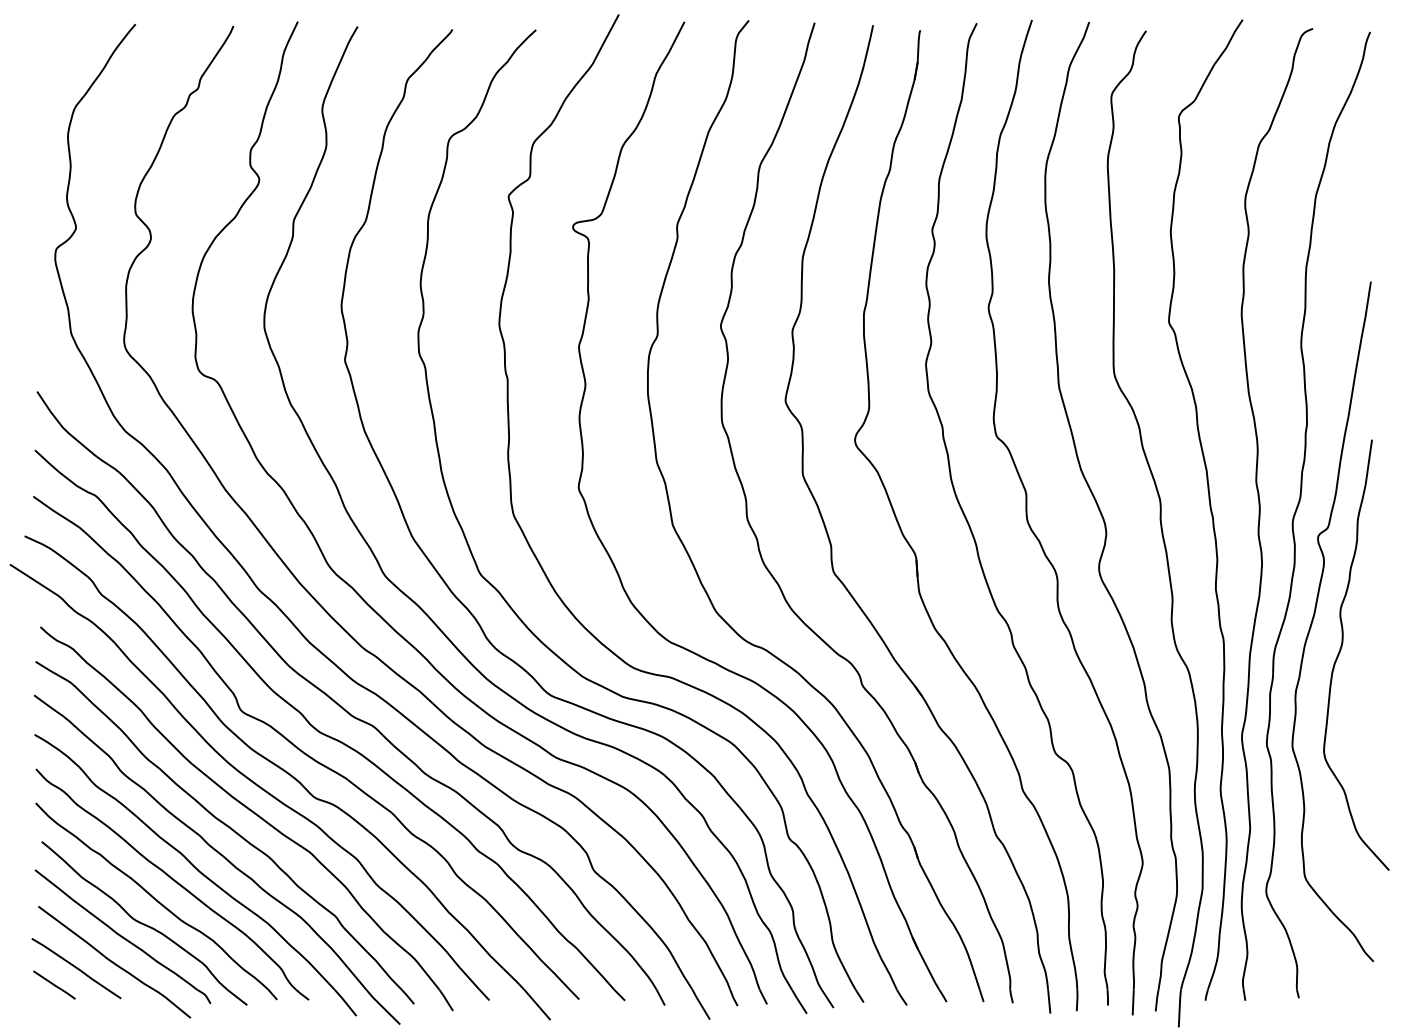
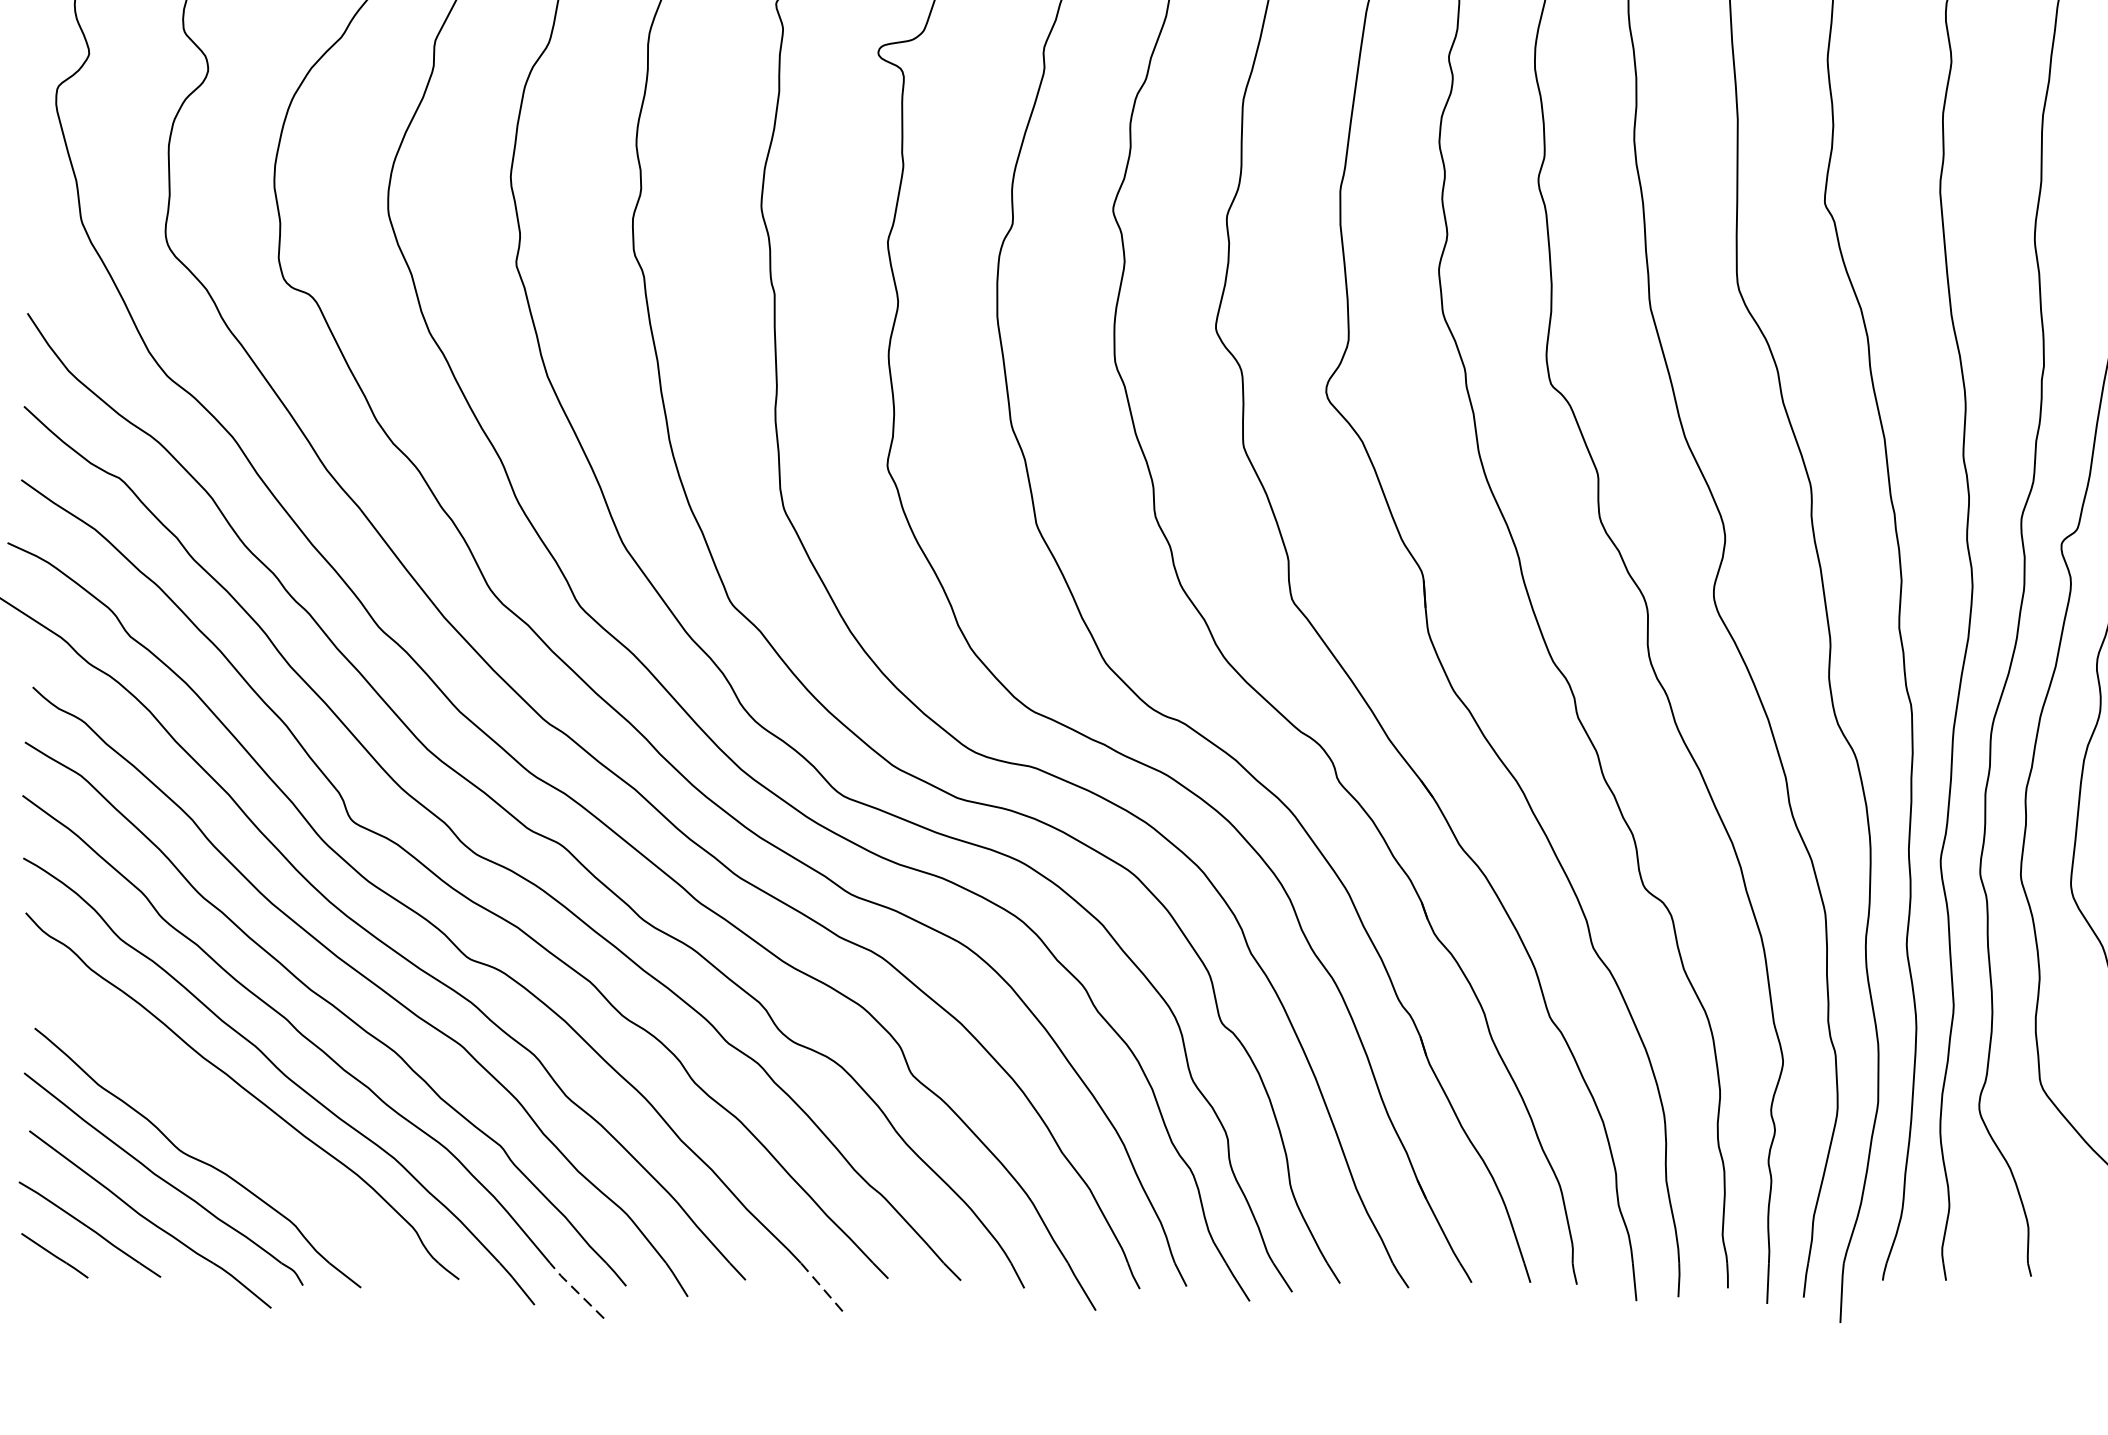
part: (156, 901) -> (216, 1123), removed
line: (537, 1004) -> (821, 1286), solid -> dashed
line: (382, 1006) -> (575, 1289), solid -> dashed

